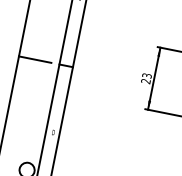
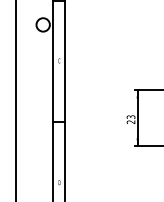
line: (34, 59) -> (30, 122), removed

